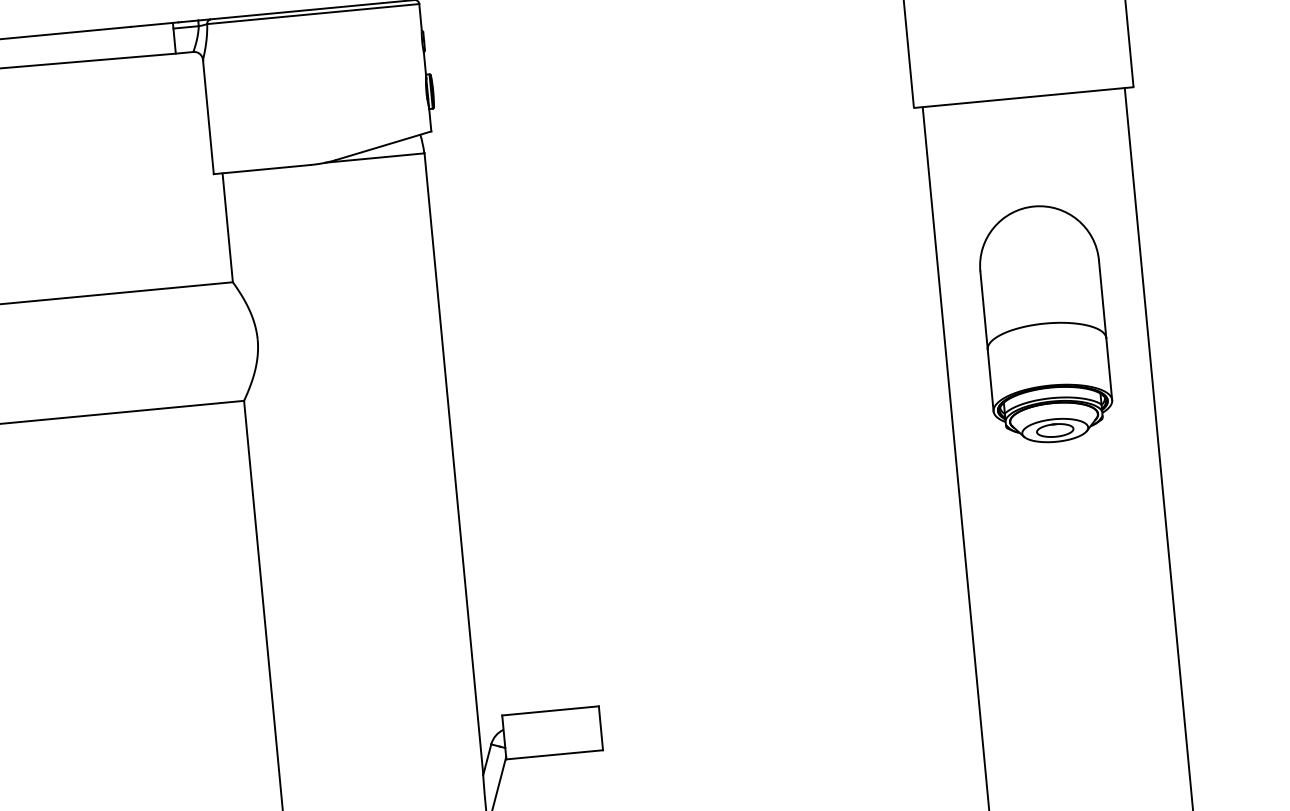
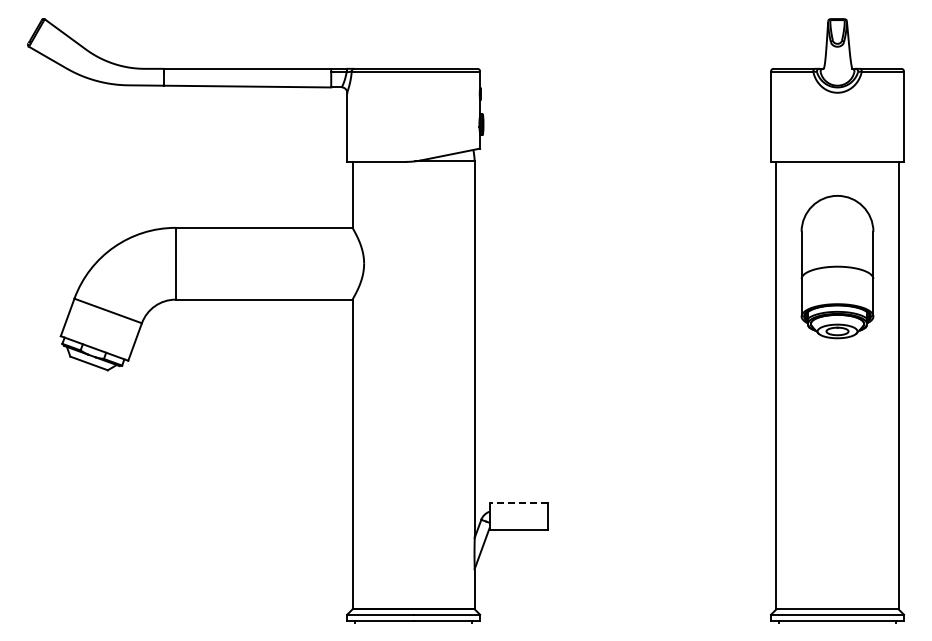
part: (1045, 324) -> (837, 267), moved
line: (550, 711) -> (518, 503), solid -> dashed

